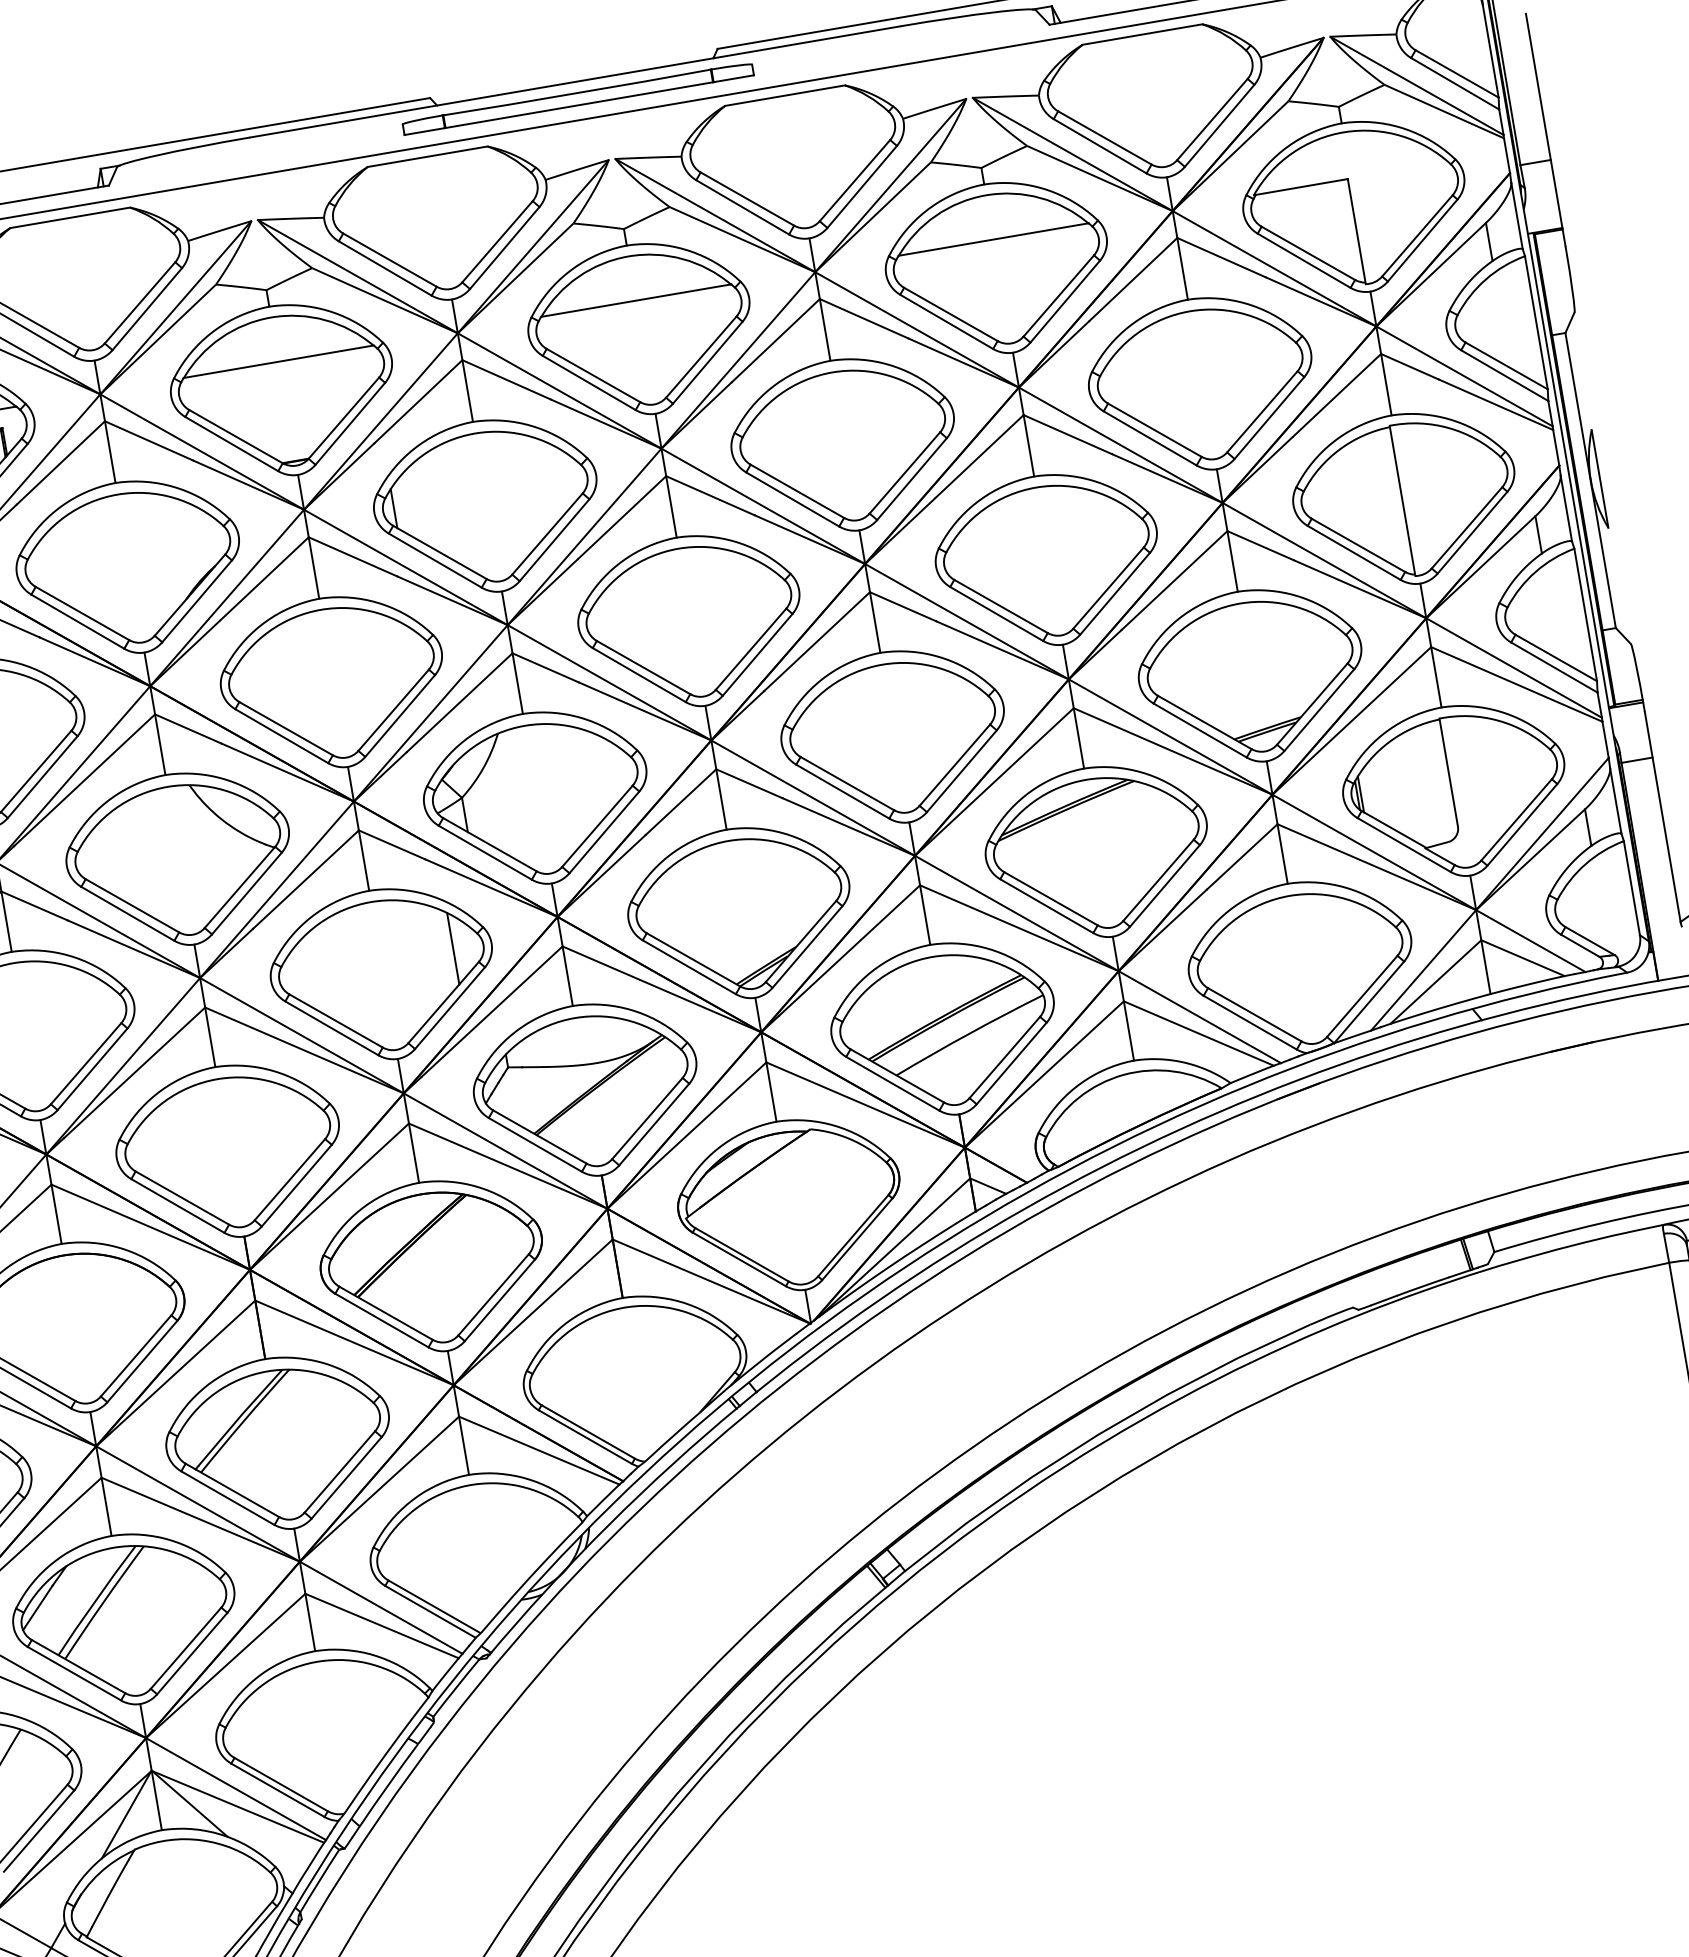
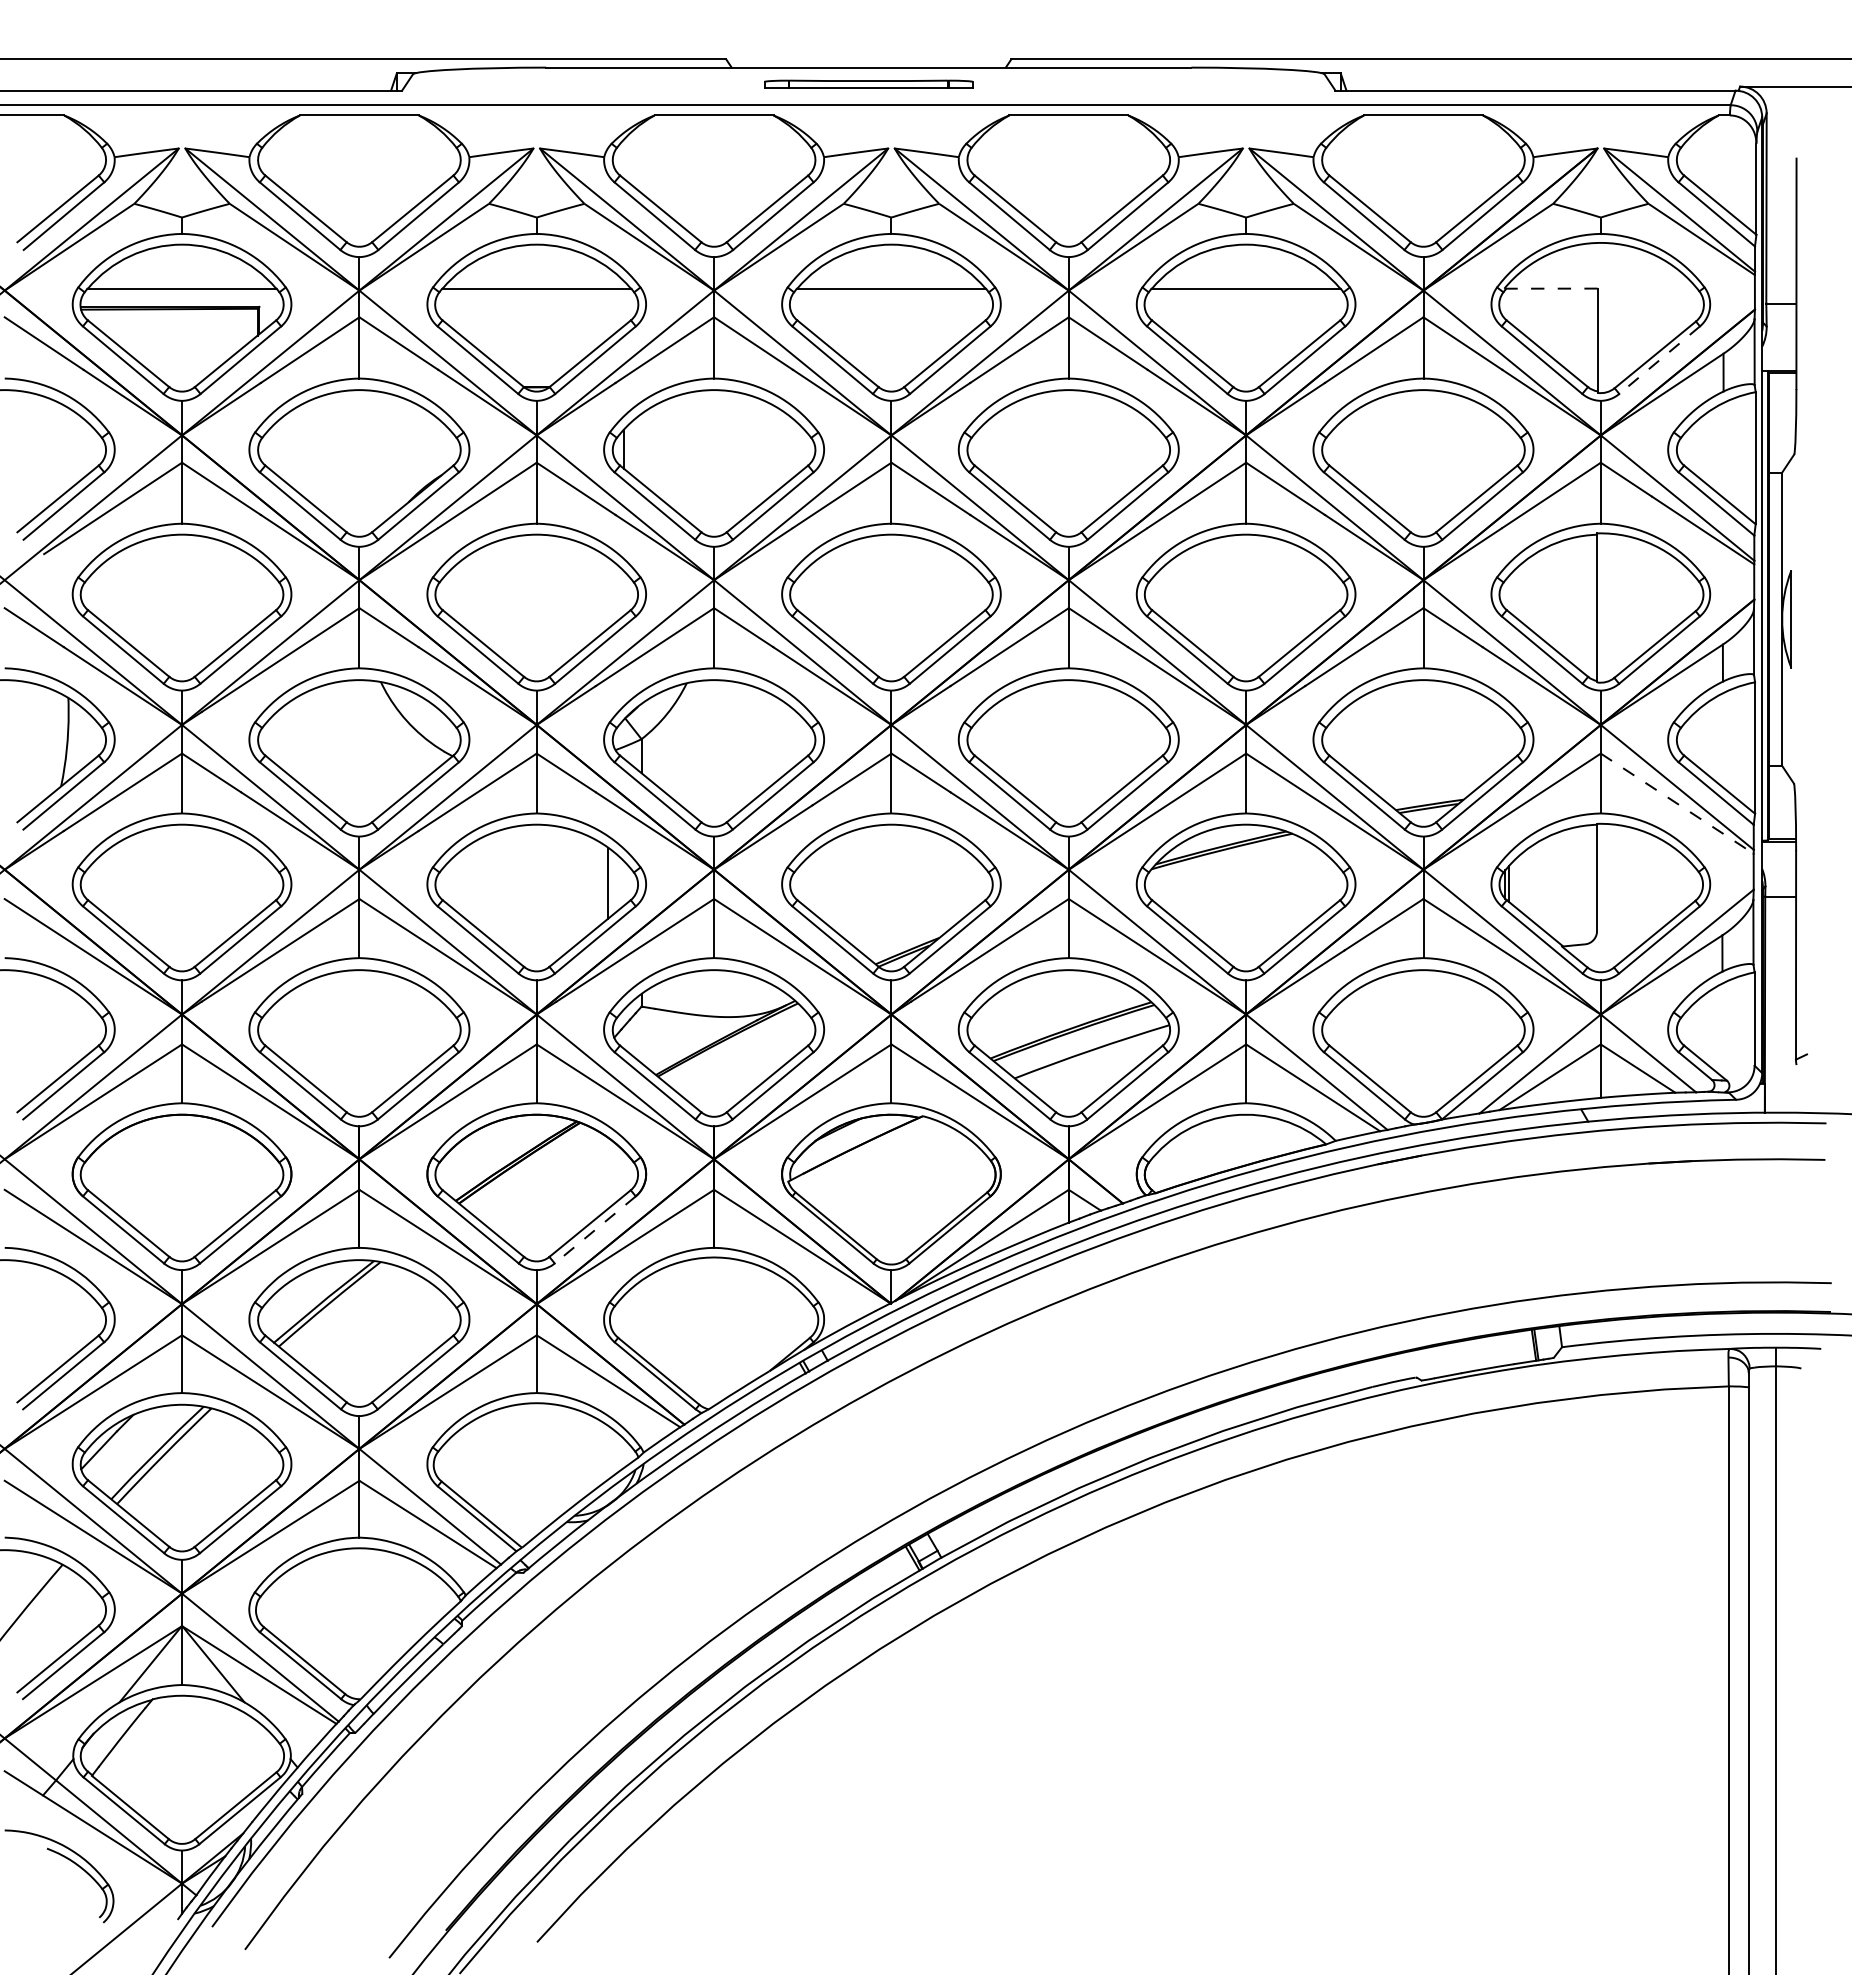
part: (577, 98) -> (868, 84), size x0.6
line: (1300, 187) -> (1550, 288), solid -> dashed
line: (1422, 240) -> (1659, 360), solid -> dashed
line: (1517, 684) -> (1677, 803), solid -> dashed
line: (500, 1299) -> (595, 1229), solid -> dashed

